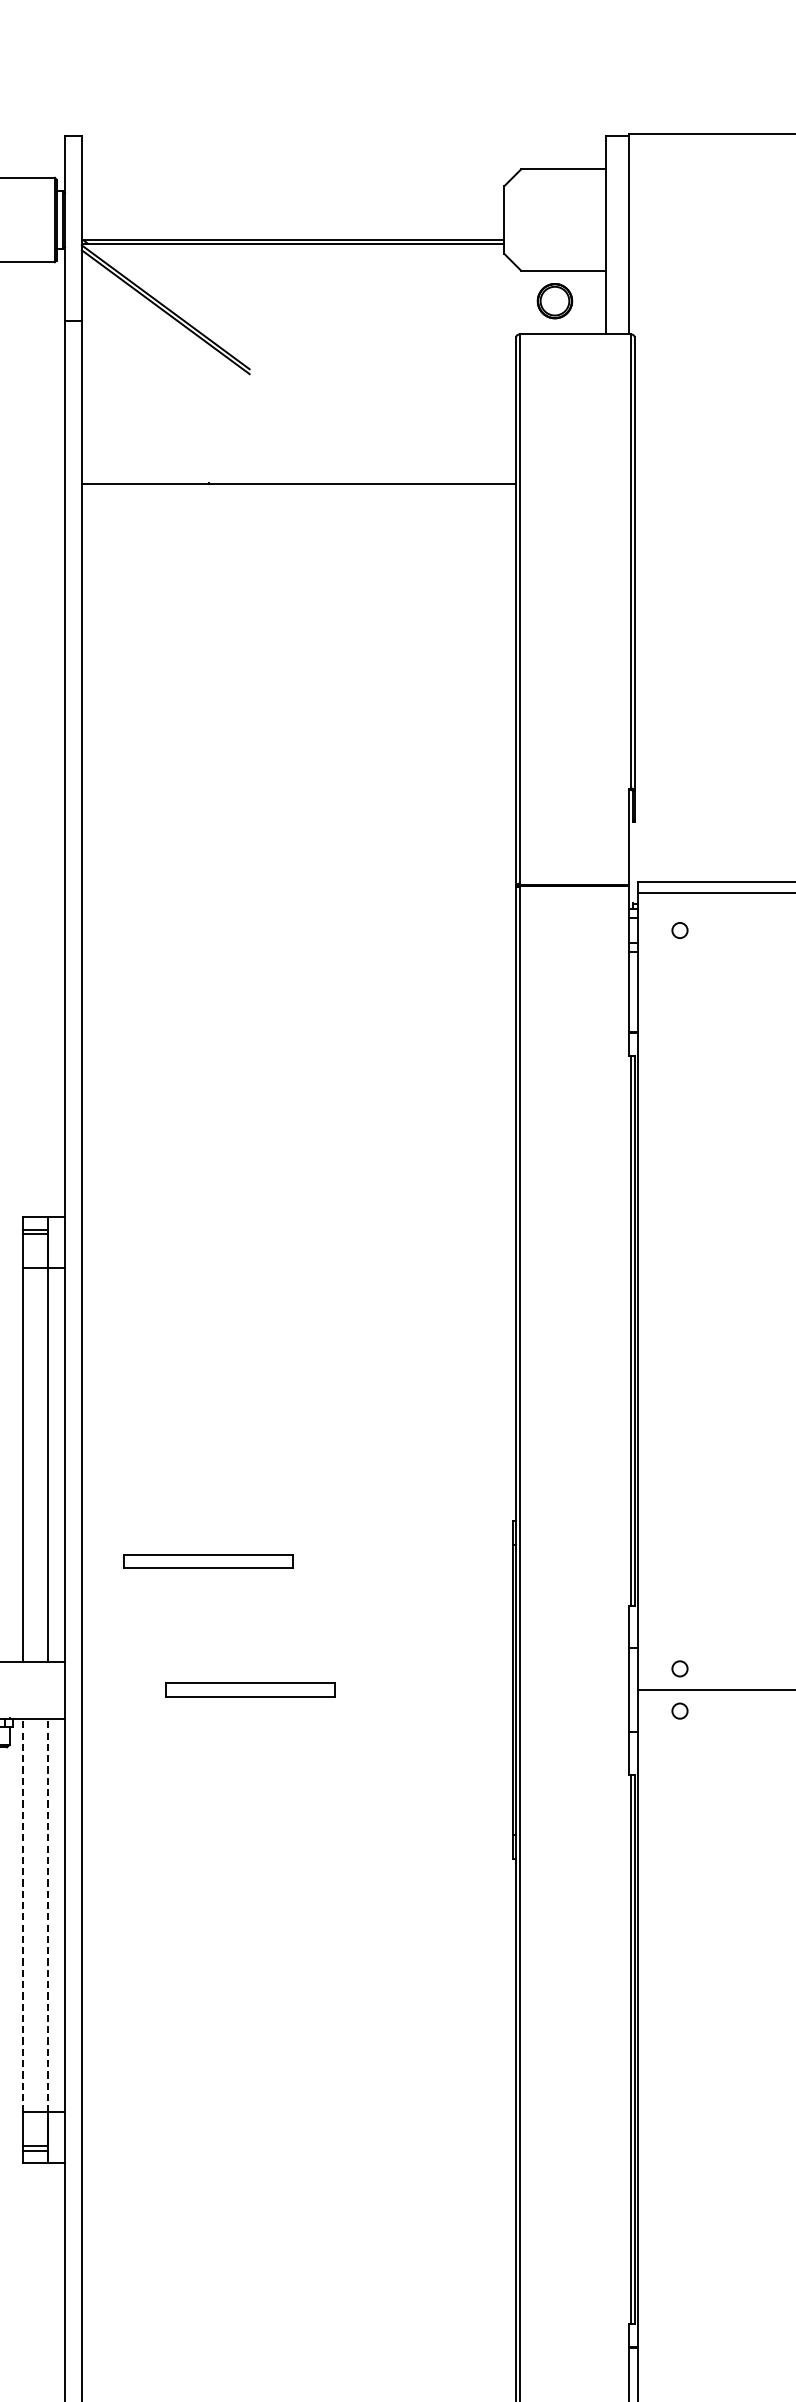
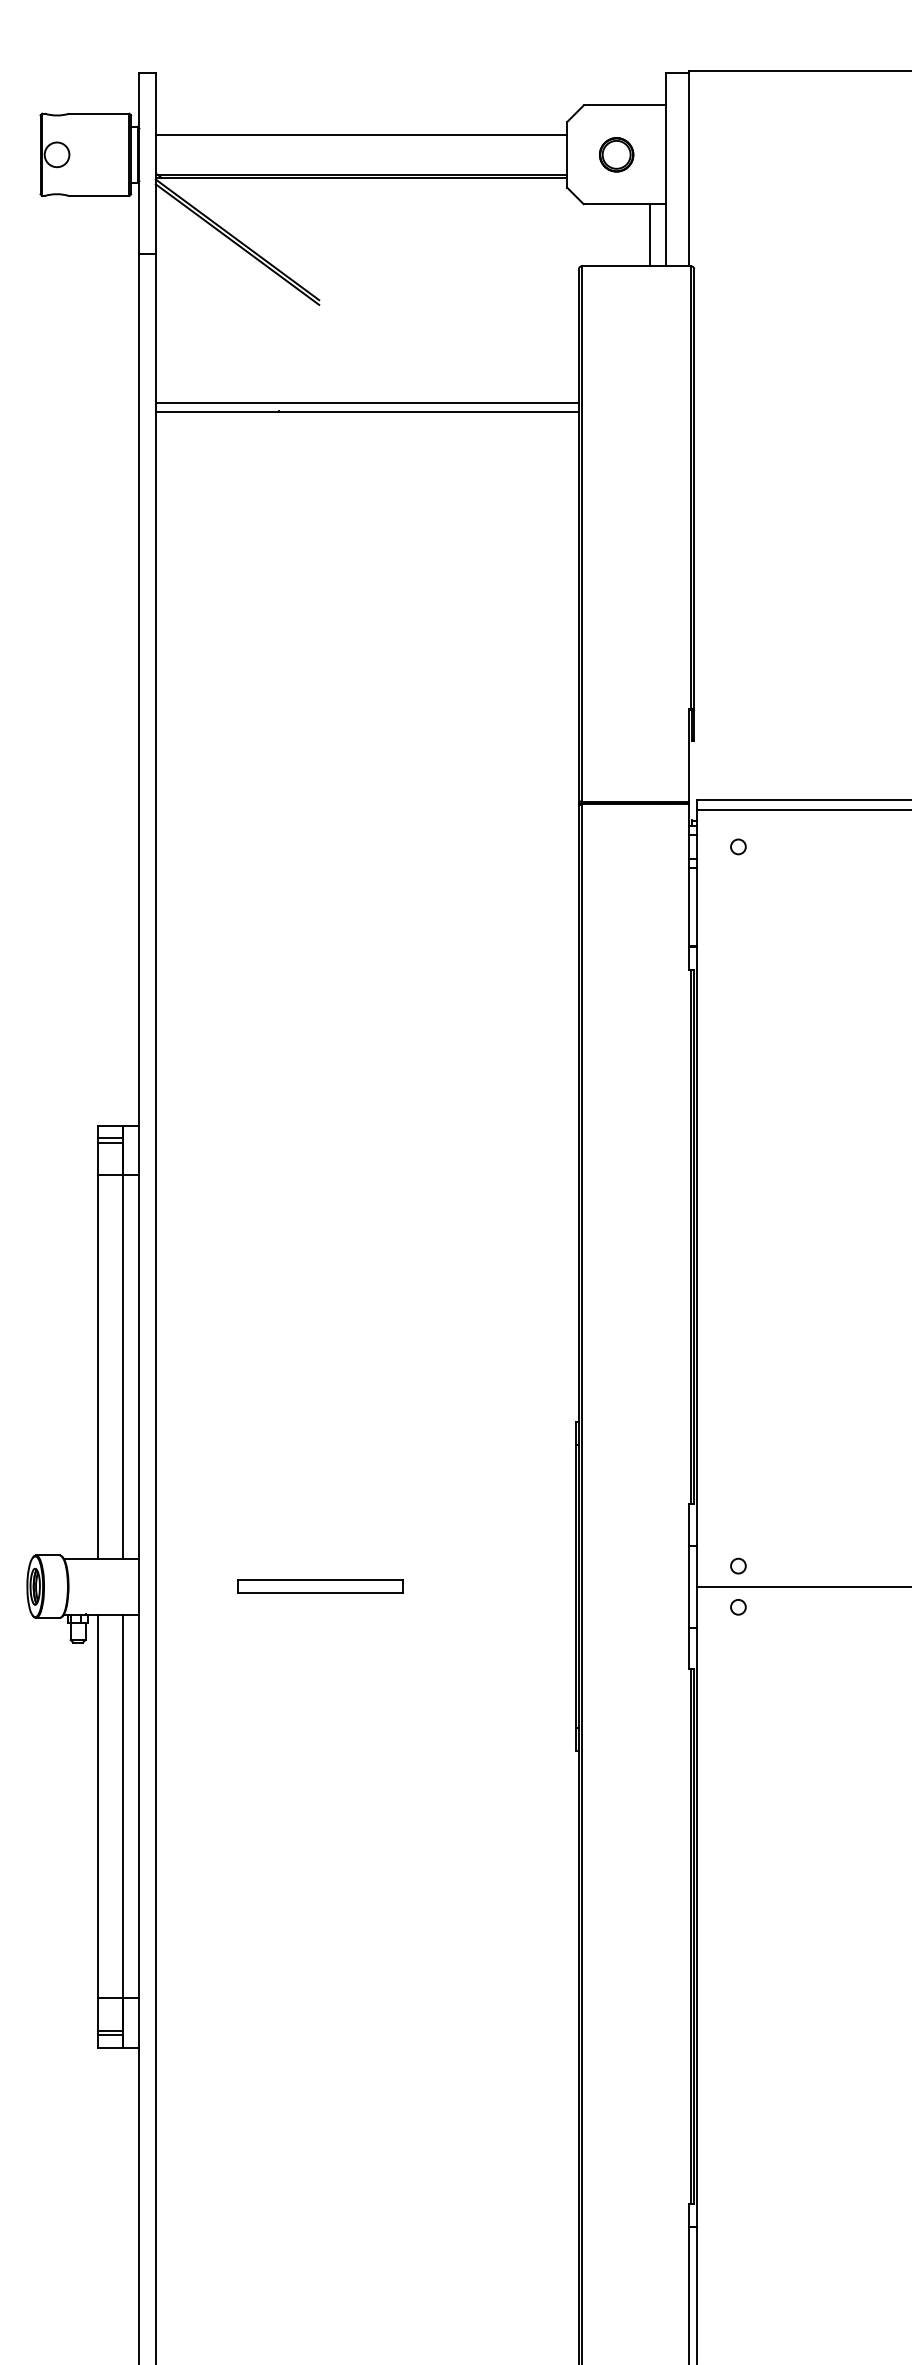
line: (293, 200) -> (361, 135), added
part: (554, 300) -> (616, 154), moved
line: (588, 302) -> (649, 235), added
line: (298, 474) -> (366, 402), added
part: (208, 1561) -> (279, 1461), removed
line: (23, 1915) -> (98, 1806), dashed -> solid
line: (47, 1915) -> (122, 1806), dashed -> solid

